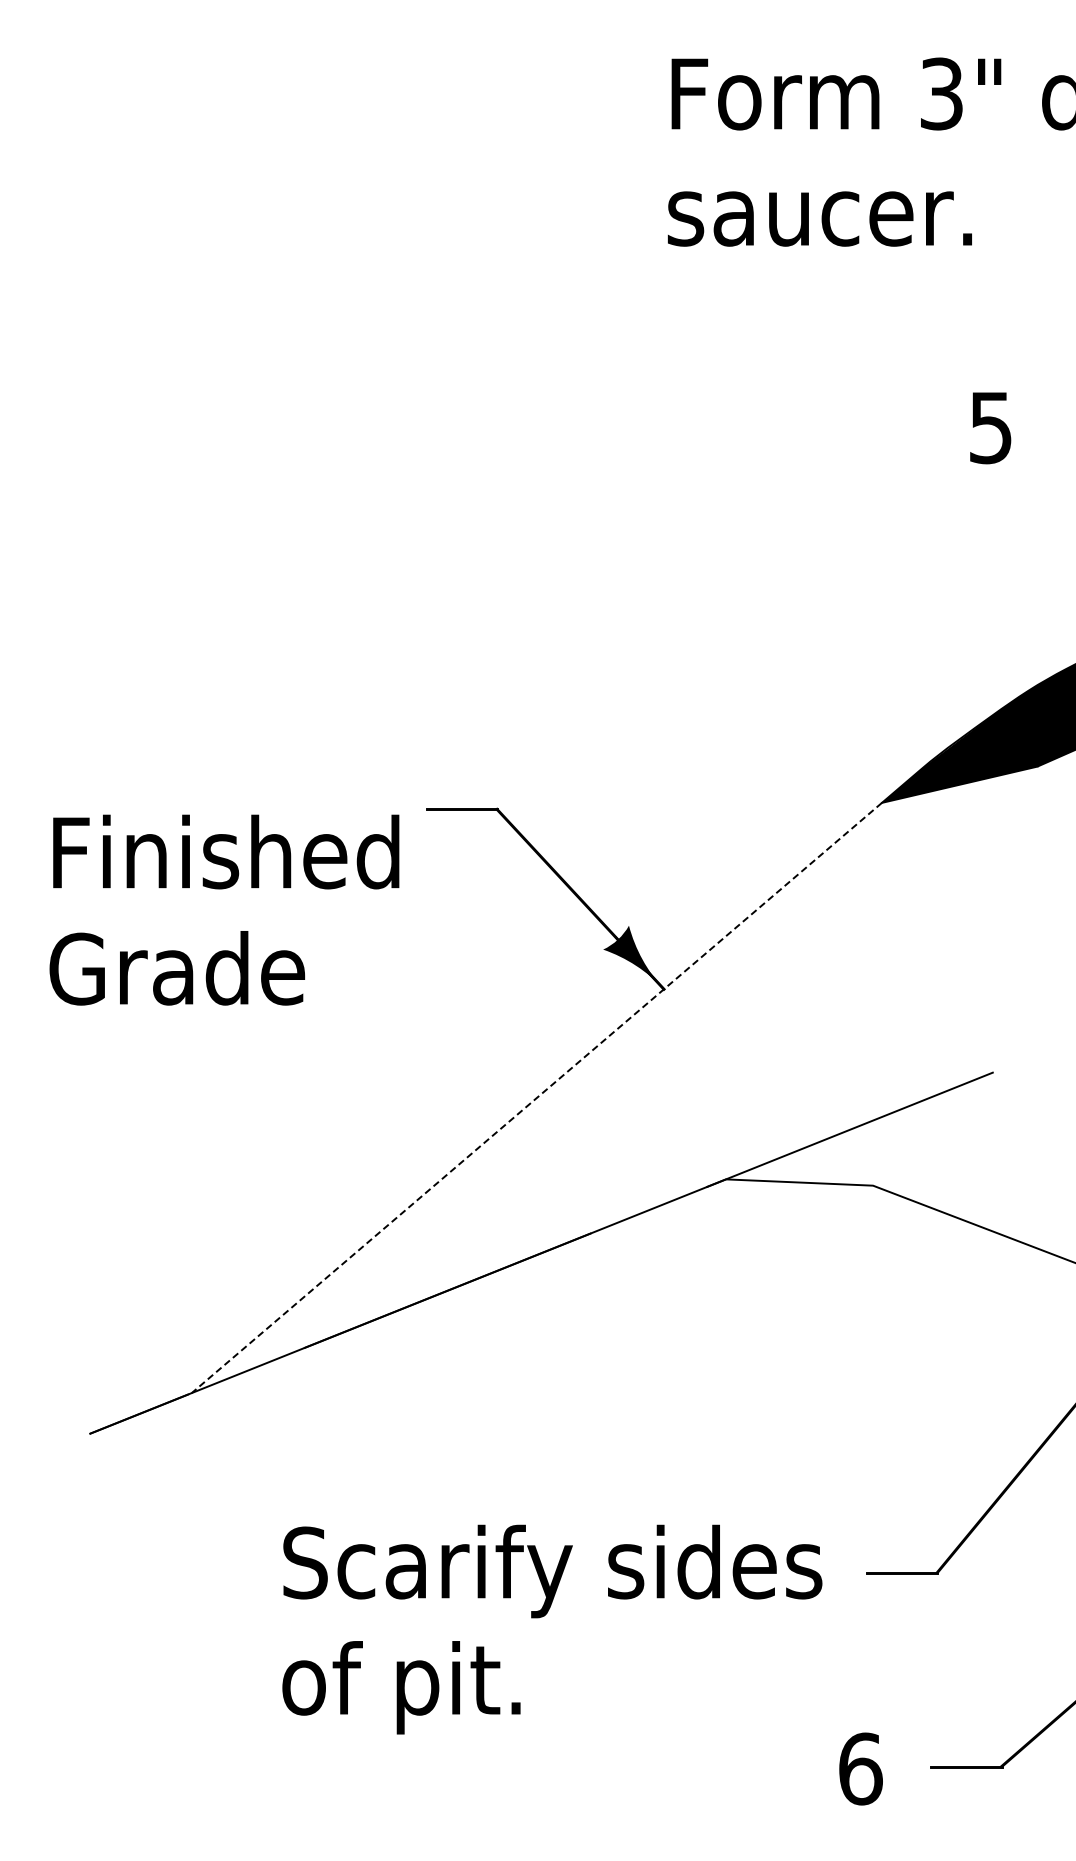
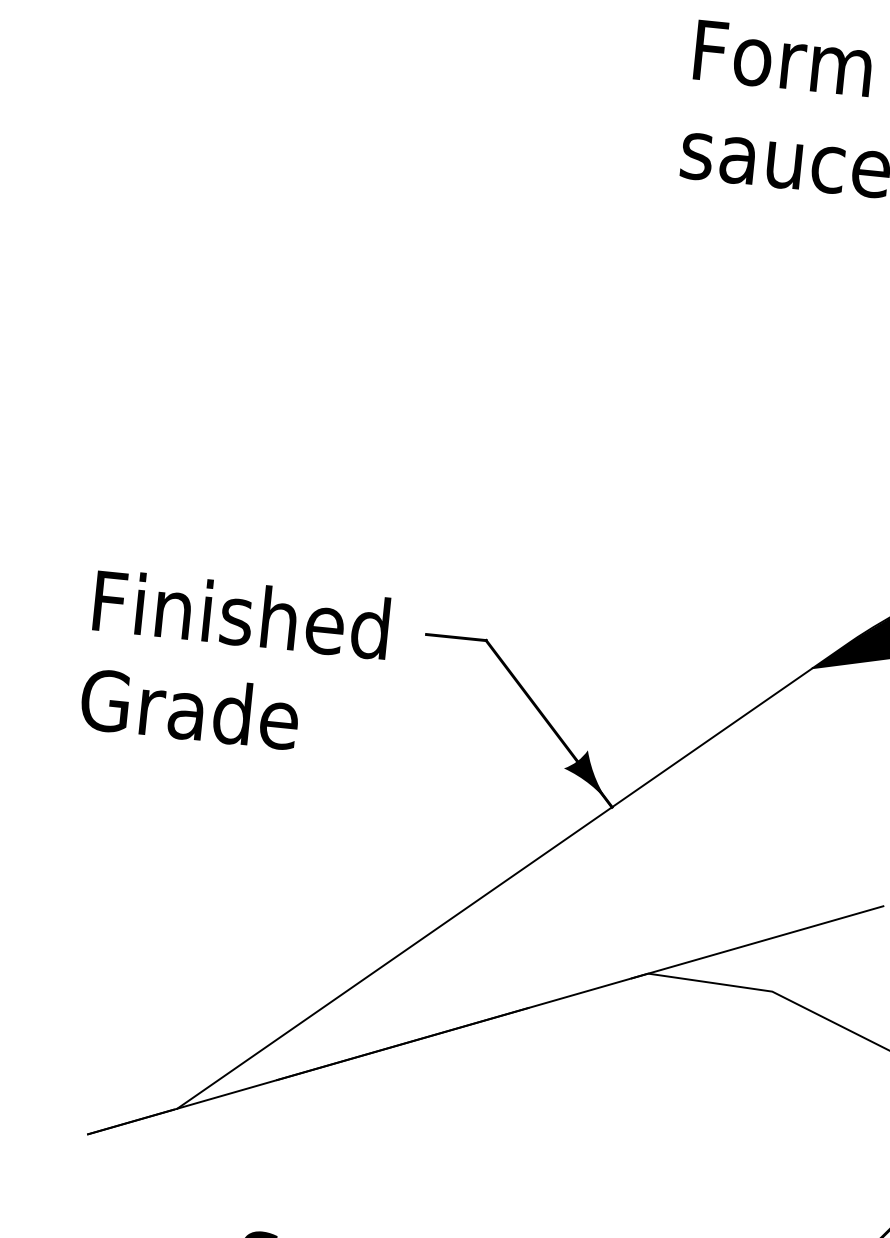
text: (224, 909) -> (235, 663), moved
line: (536, 1098) -> (494, 888), dashed -> solid

